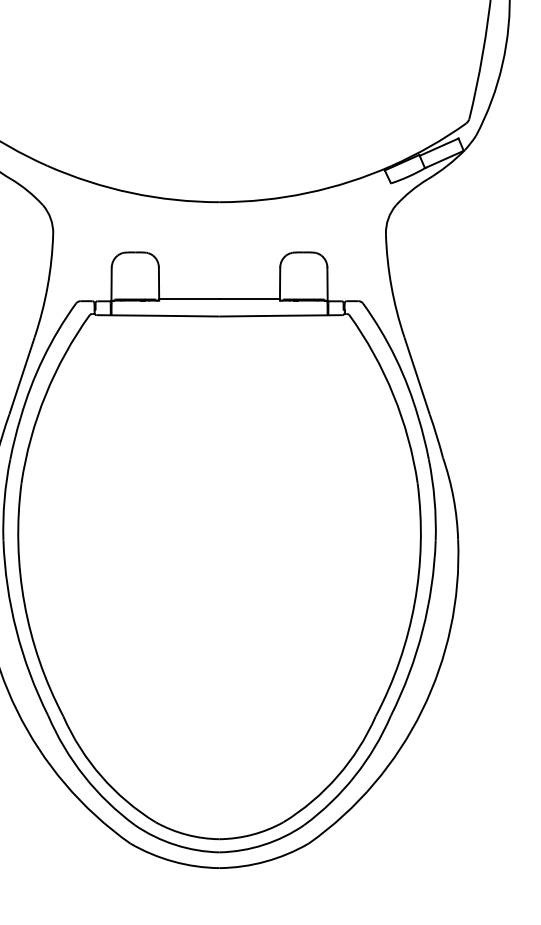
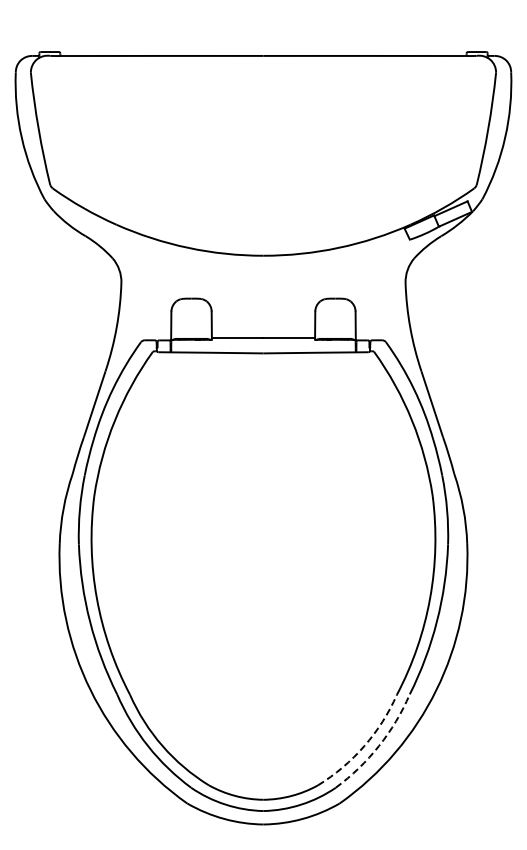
arc: (337, 776) -> (364, 746), solid -> dashed
arc: (355, 776) -> (379, 746), solid -> dashed

